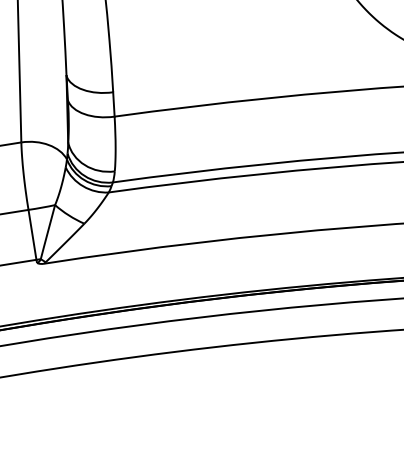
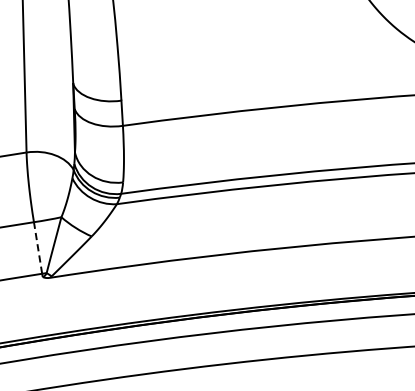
line: (32, 234) -> (38, 247), solid -> dashed

